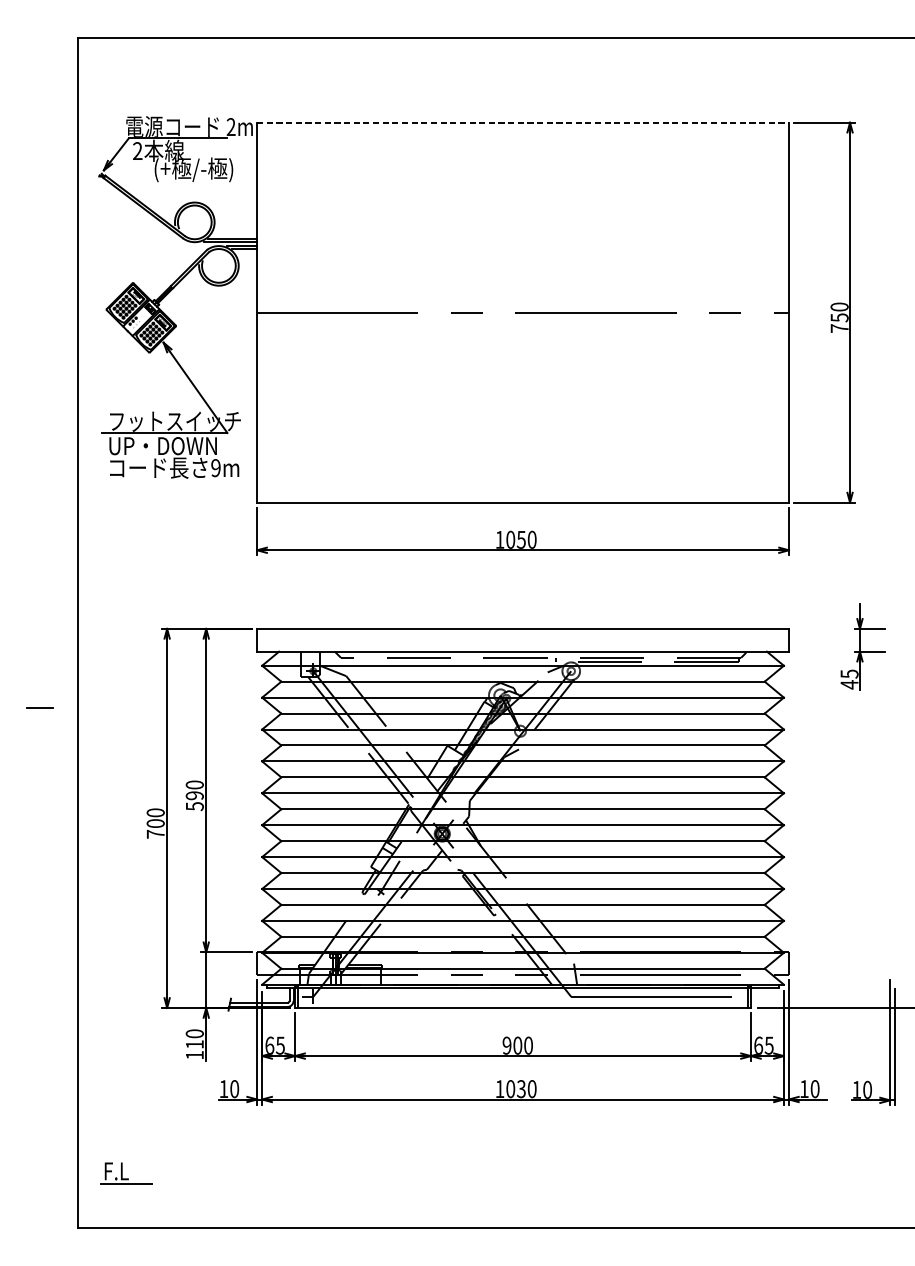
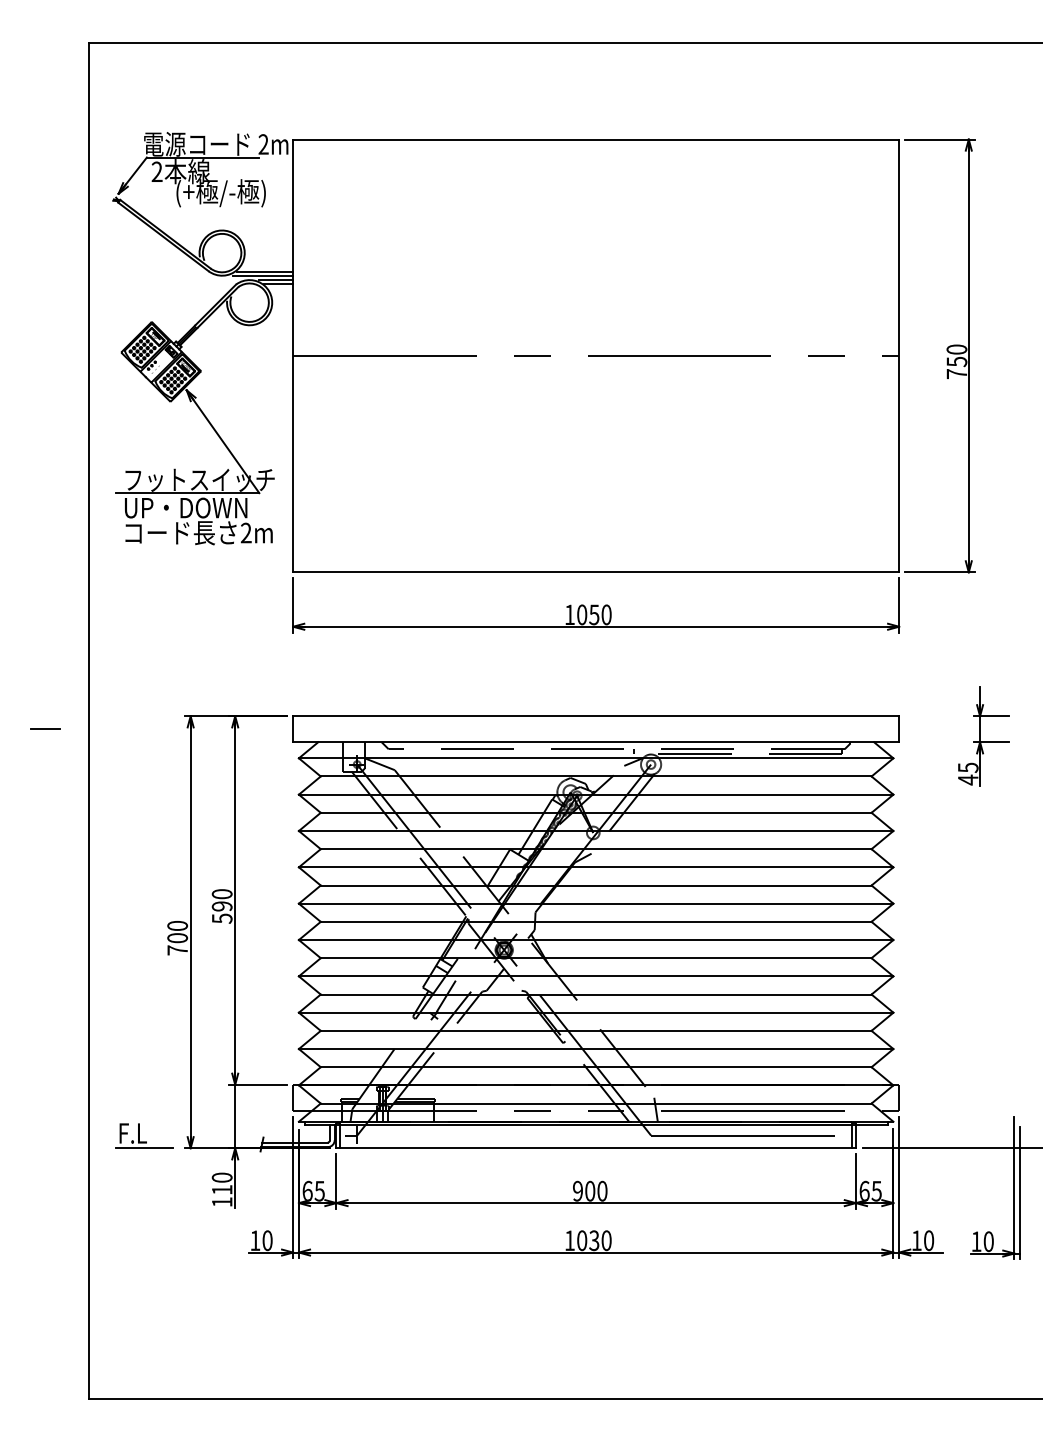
line: (523, 122) -> (596, 139), dashed -> solid
text: (215, 468) -> (245, 533), 9m -> 2m
line: (39, 707) -> (45, 728), moved
part: (126, 1173) -> (144, 1135), moved

